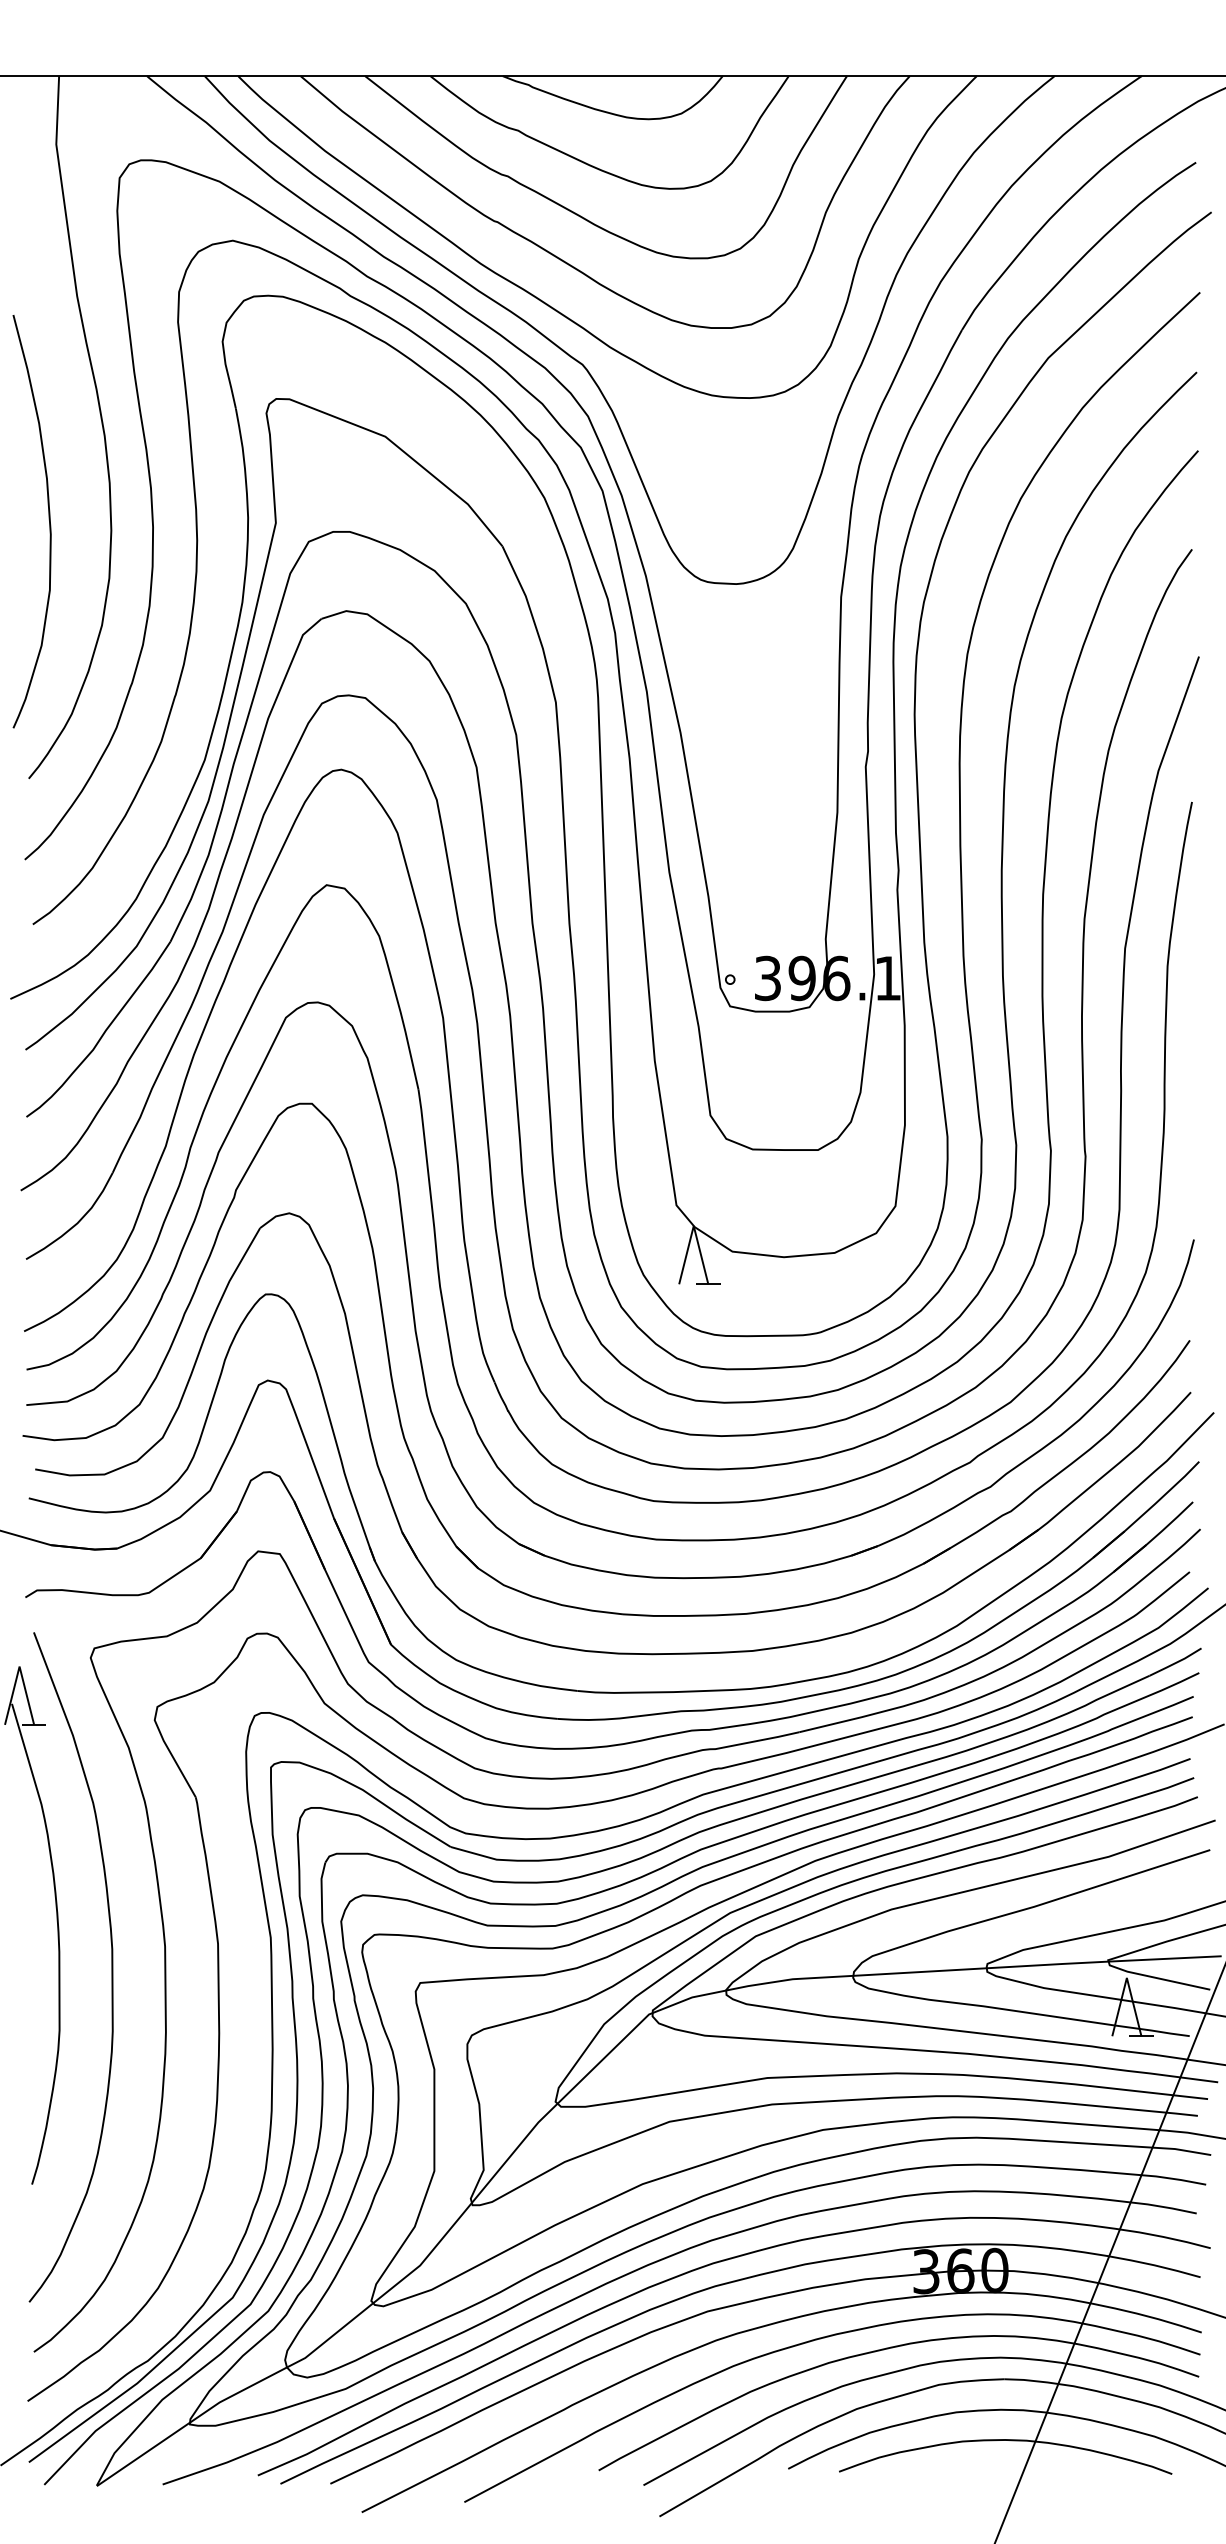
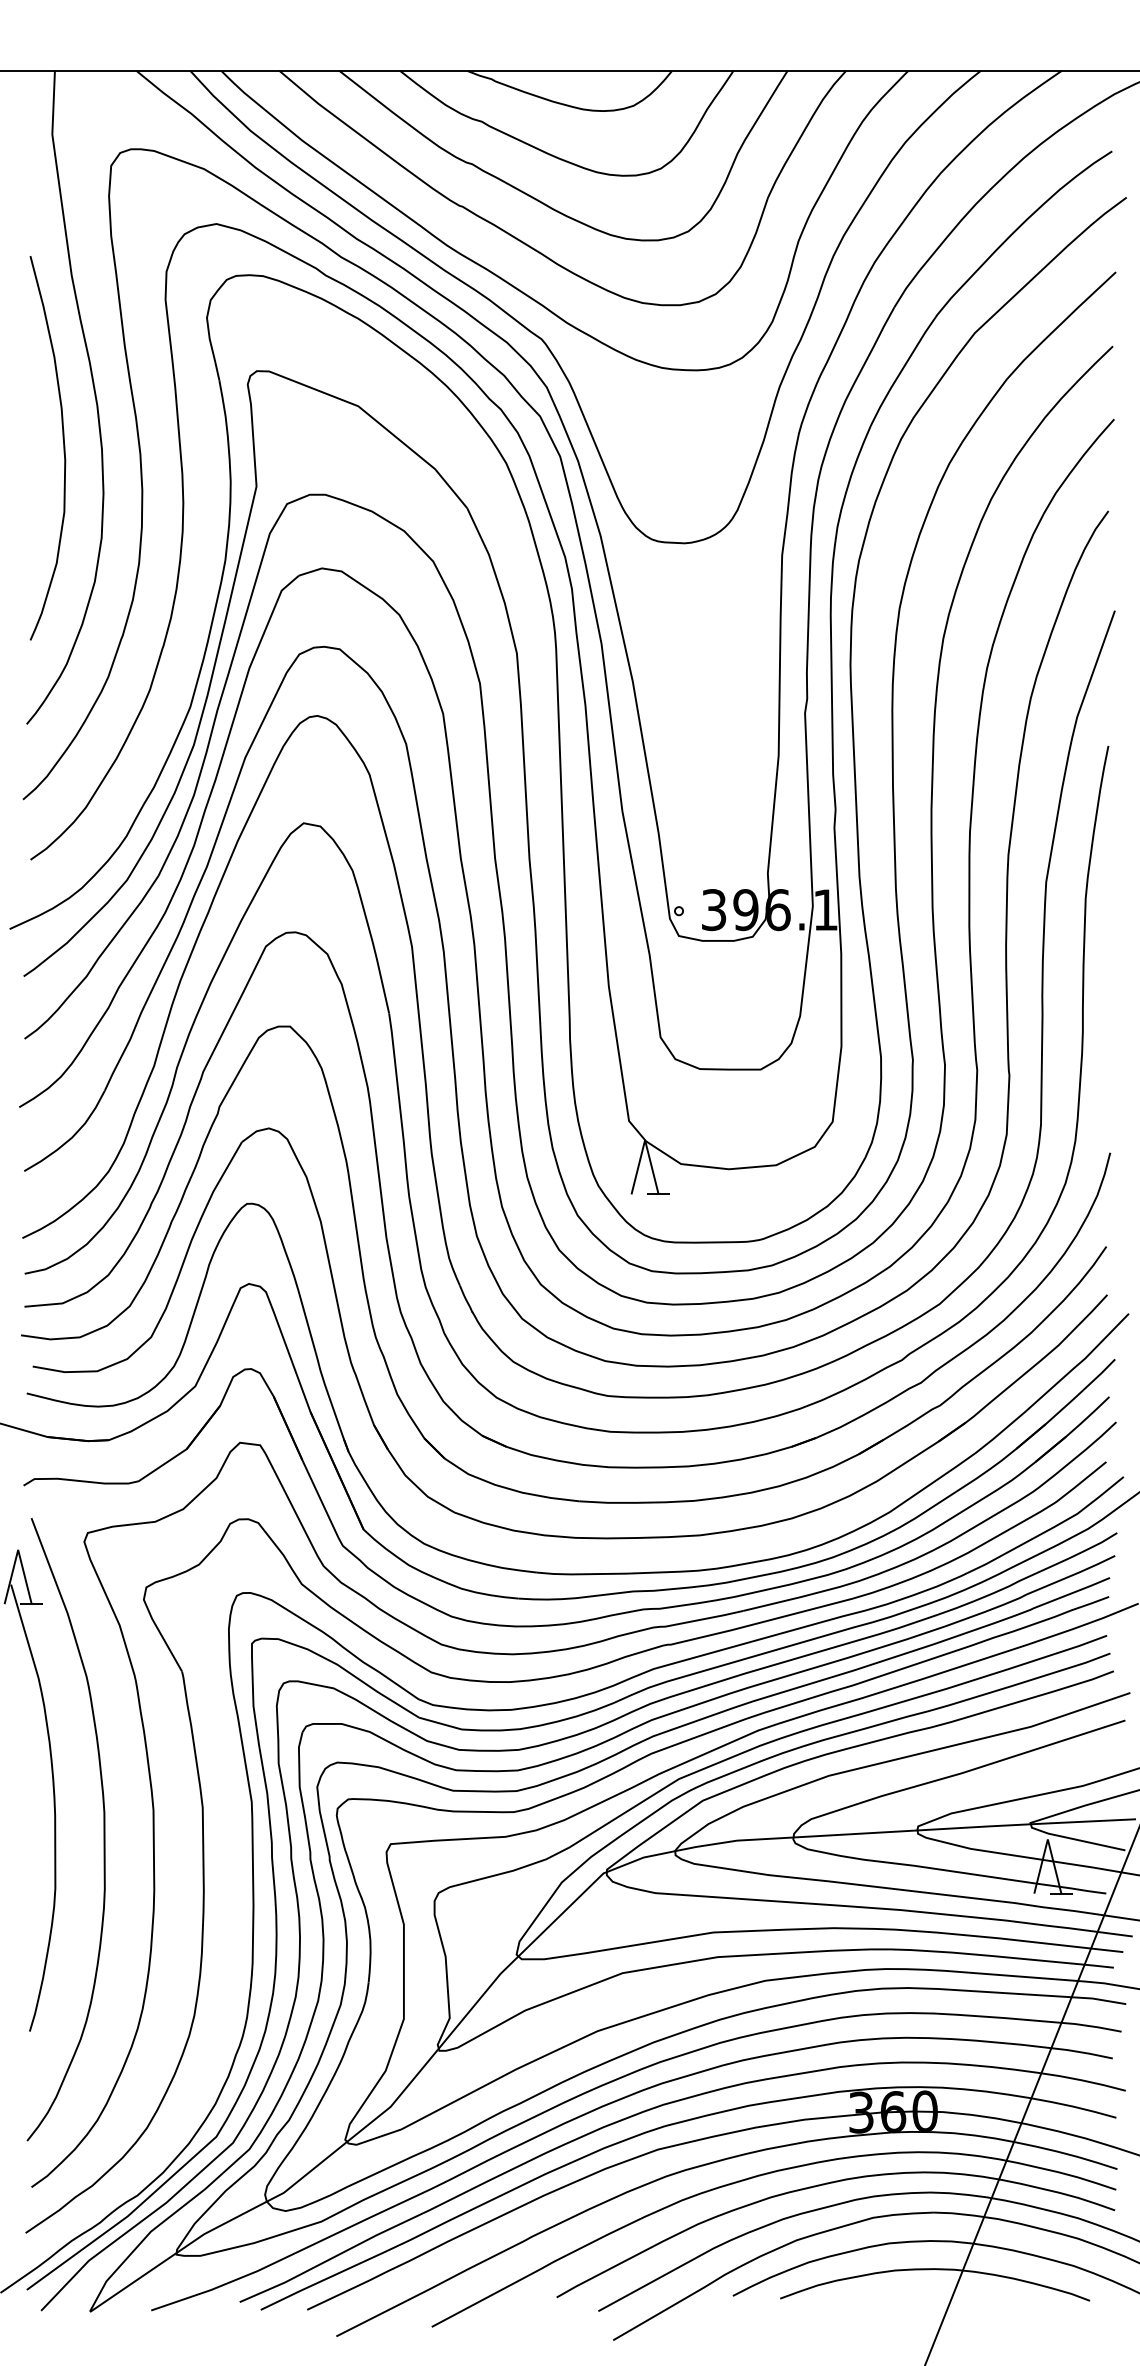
curve: (48, 521) -> (63, 448), moved

